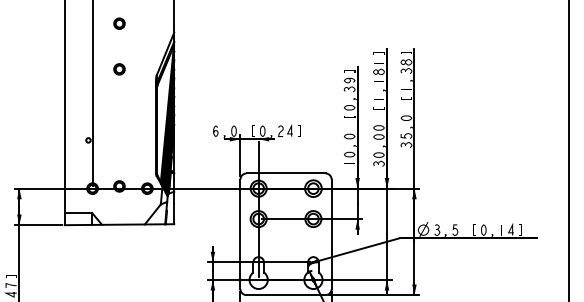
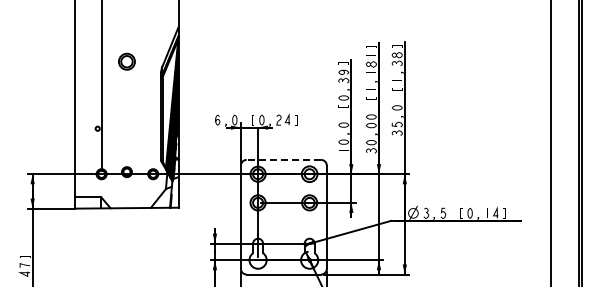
part: (118, 23) -> (126, 18), removed
part: (118, 68) -> (126, 61), size x1.6
line: (285, 173) -> (283, 159), solid -> dashed

